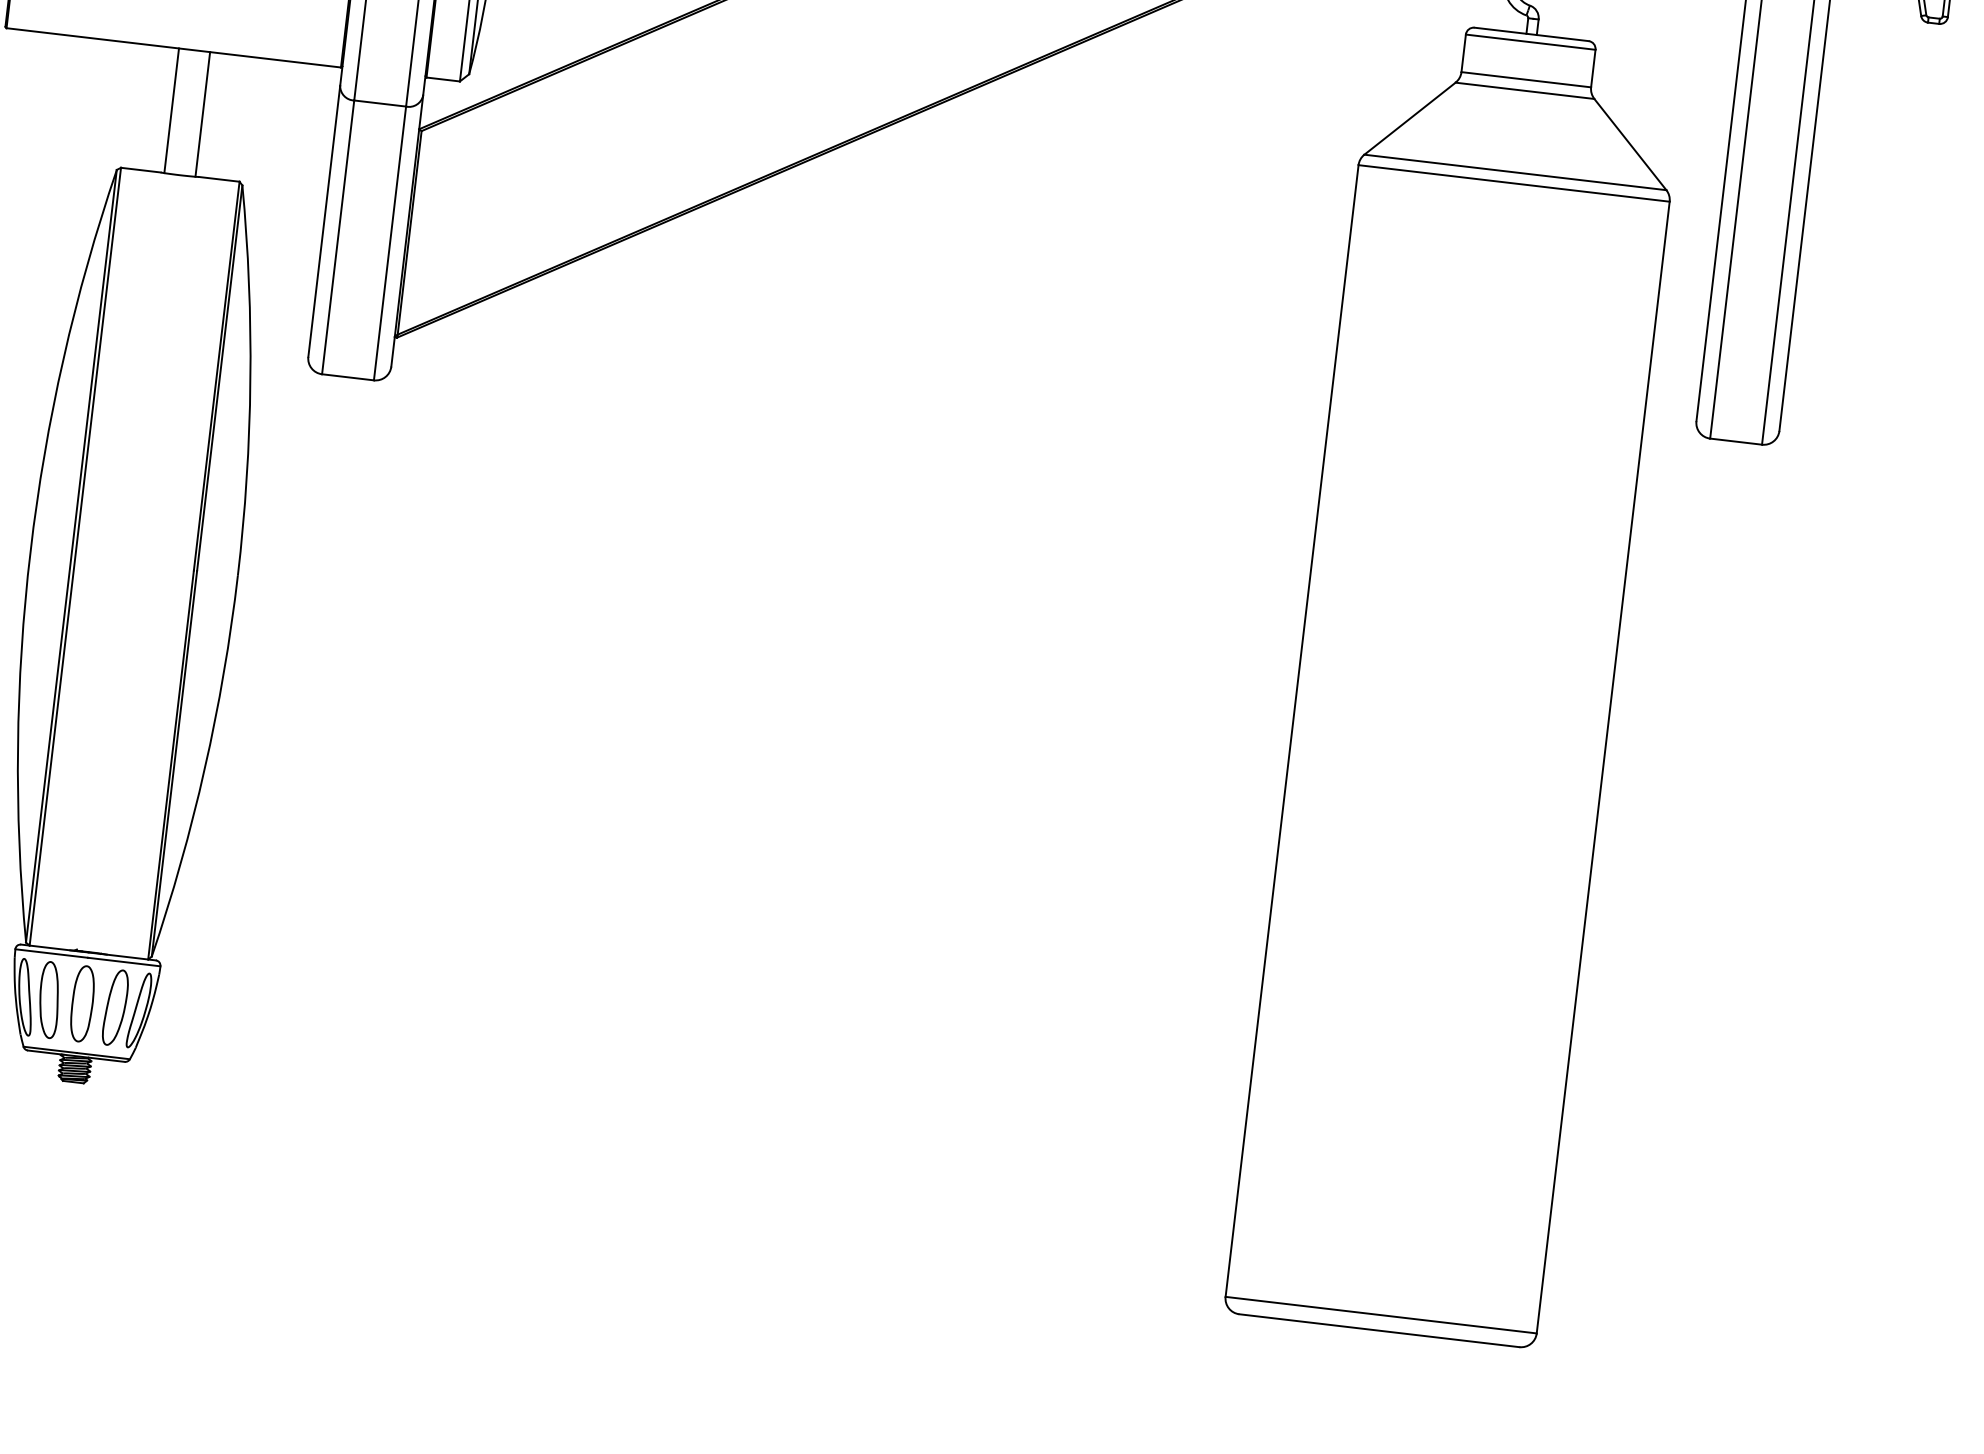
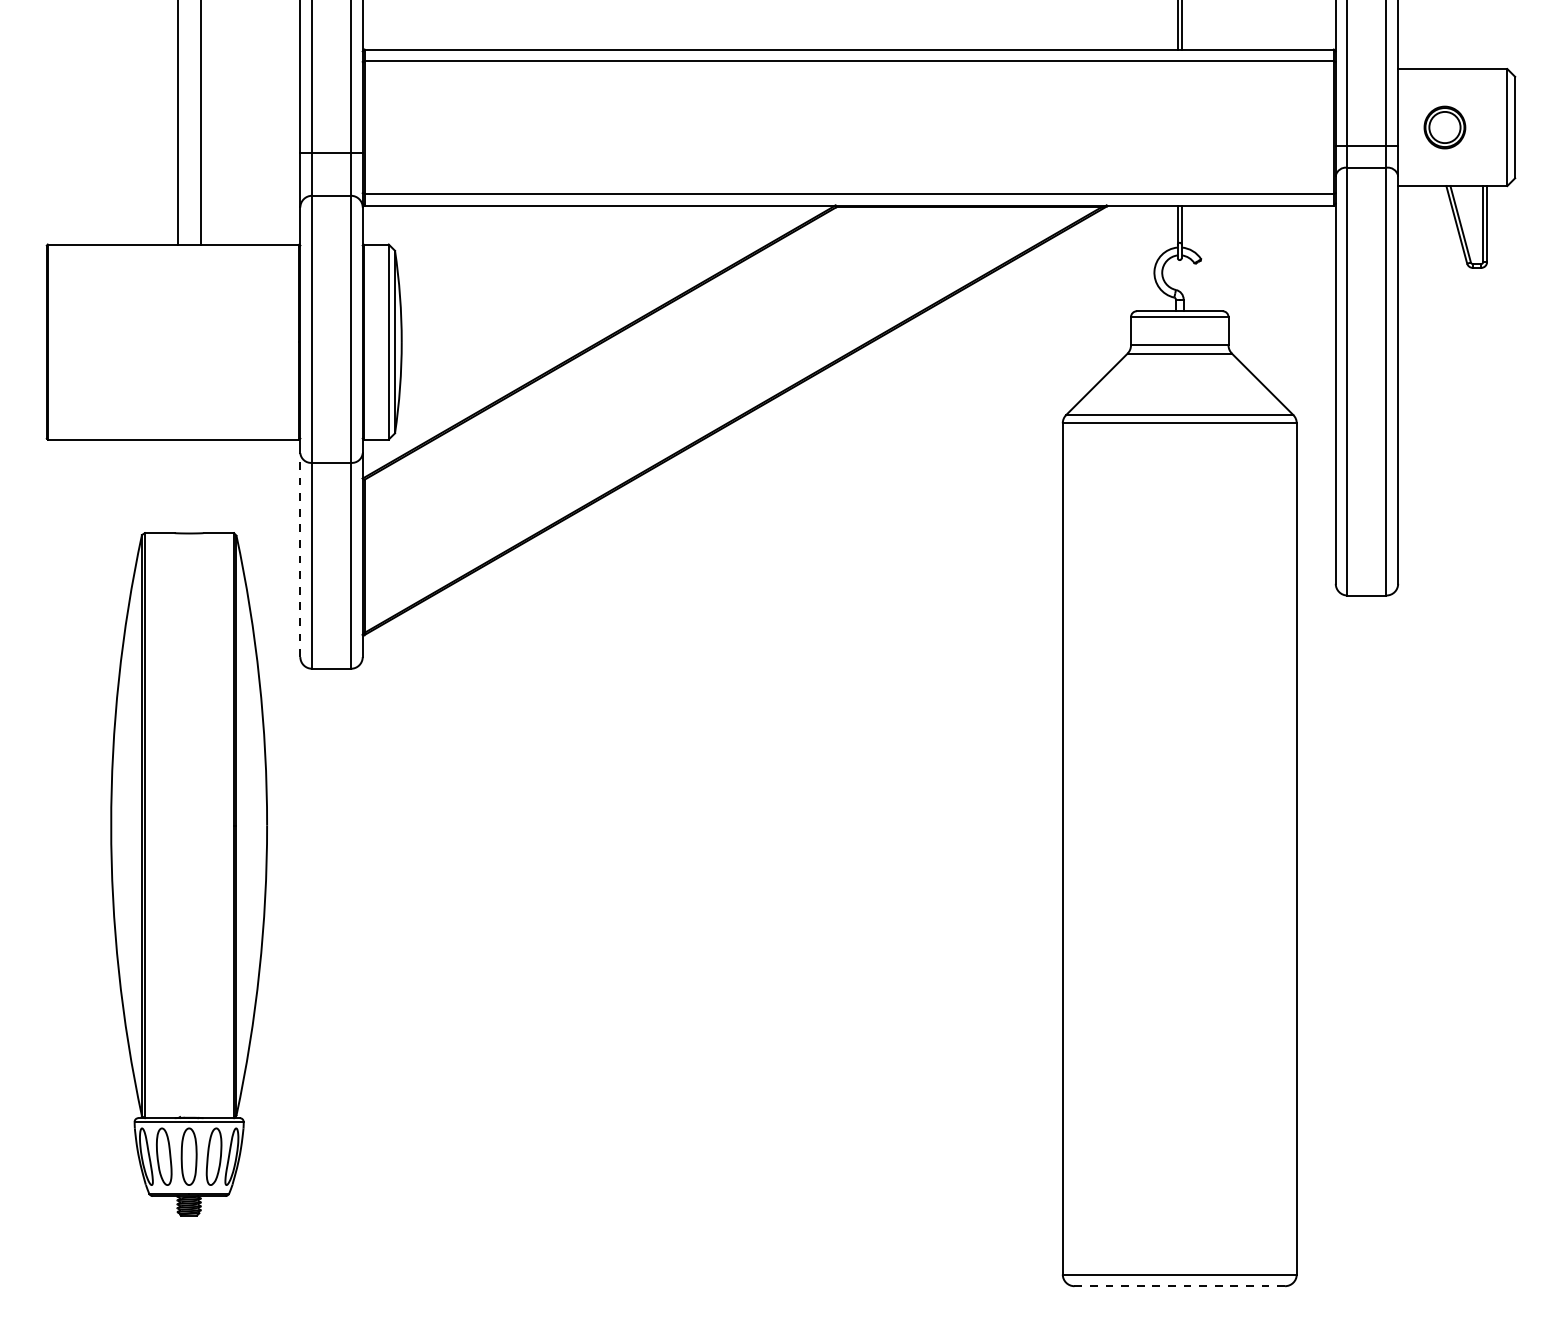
line: (171, 110) -> (177, 486), removed
line: (202, 114) -> (200, 486), removed
line: (324, 221) -> (300, 555), solid -> dashed
line: (1380, 1331) -> (1180, 1286), solid -> dashed

